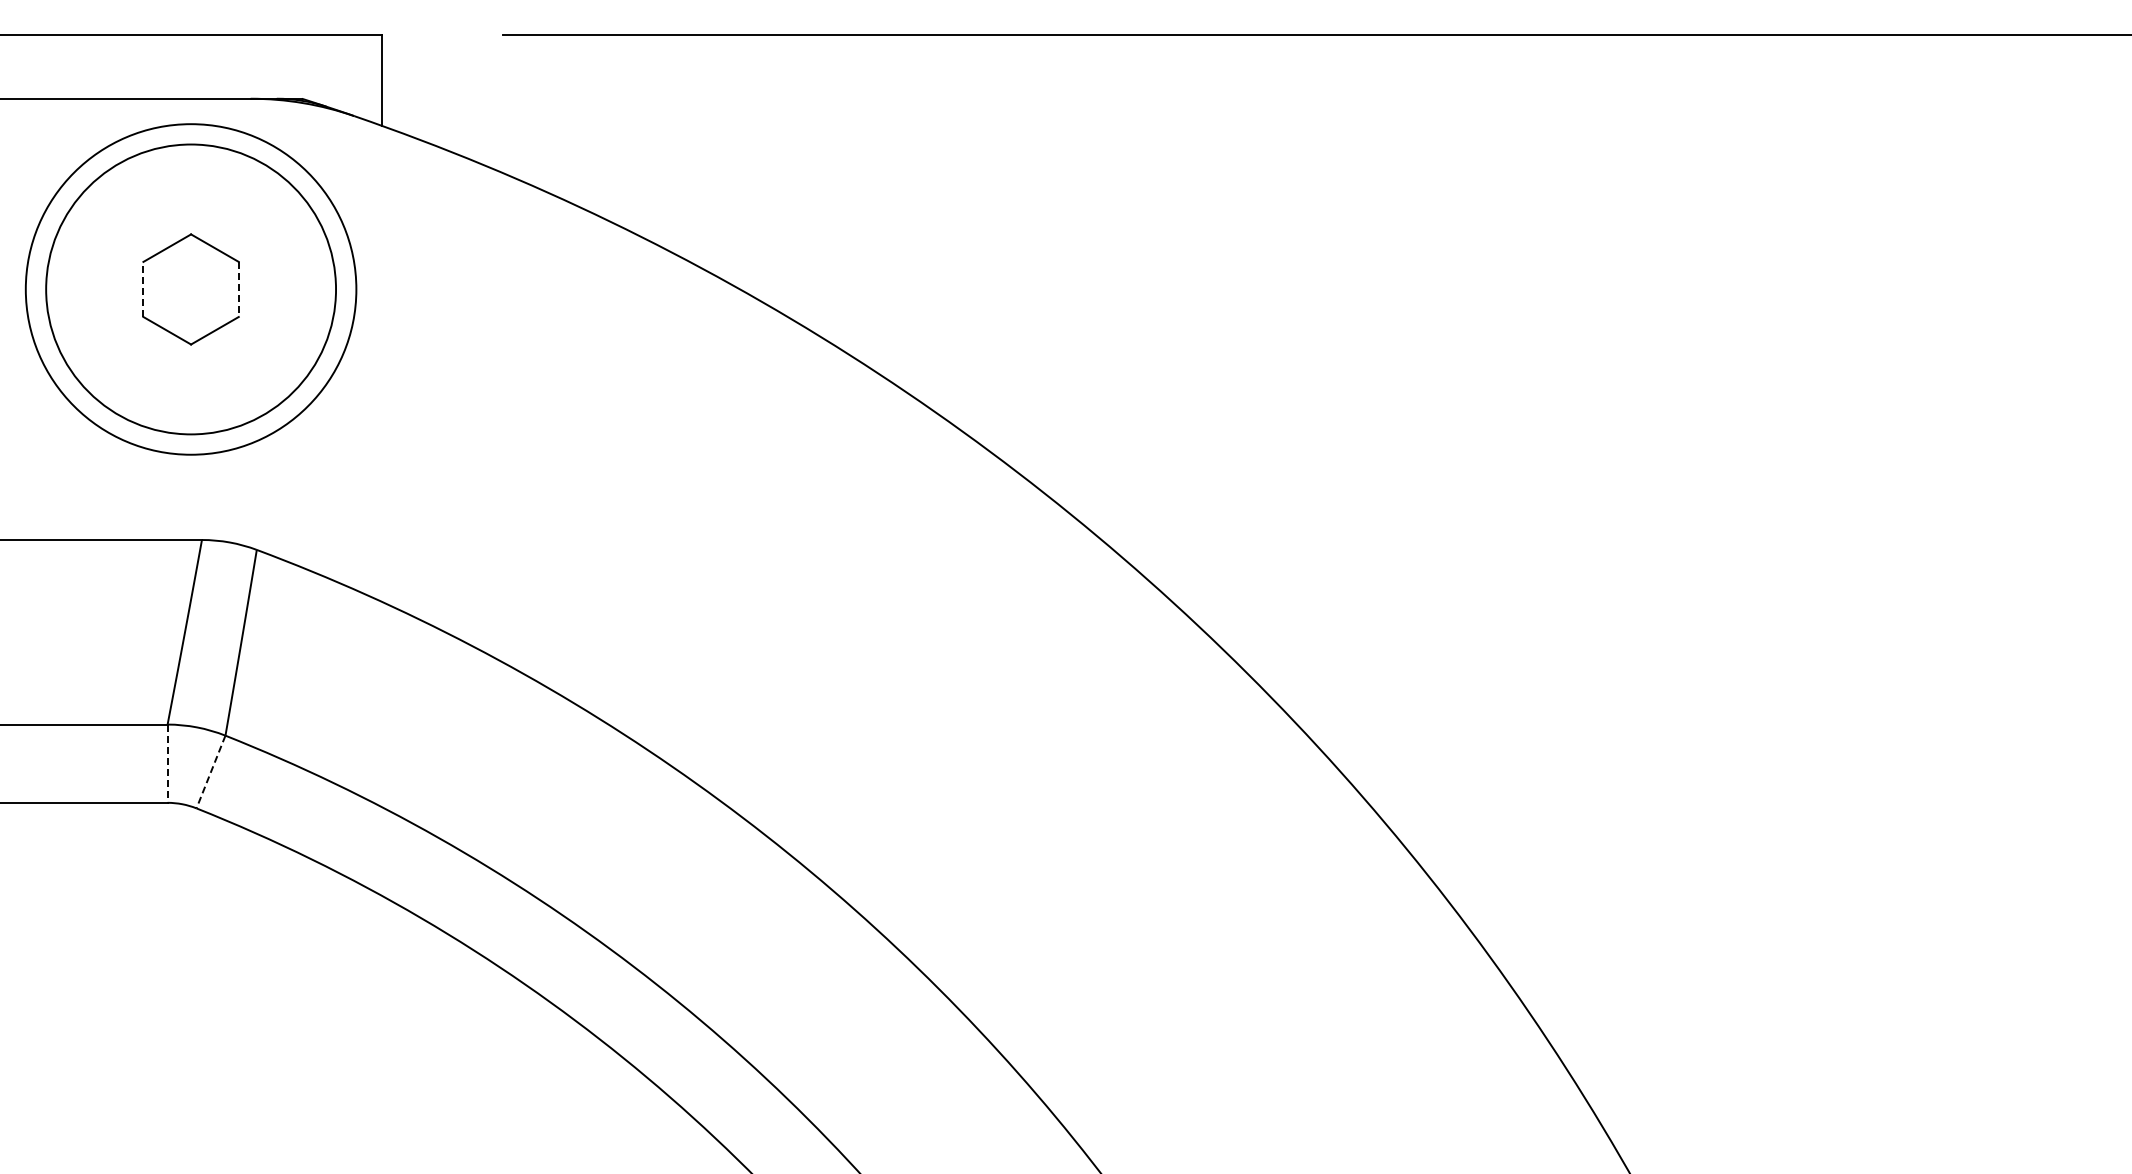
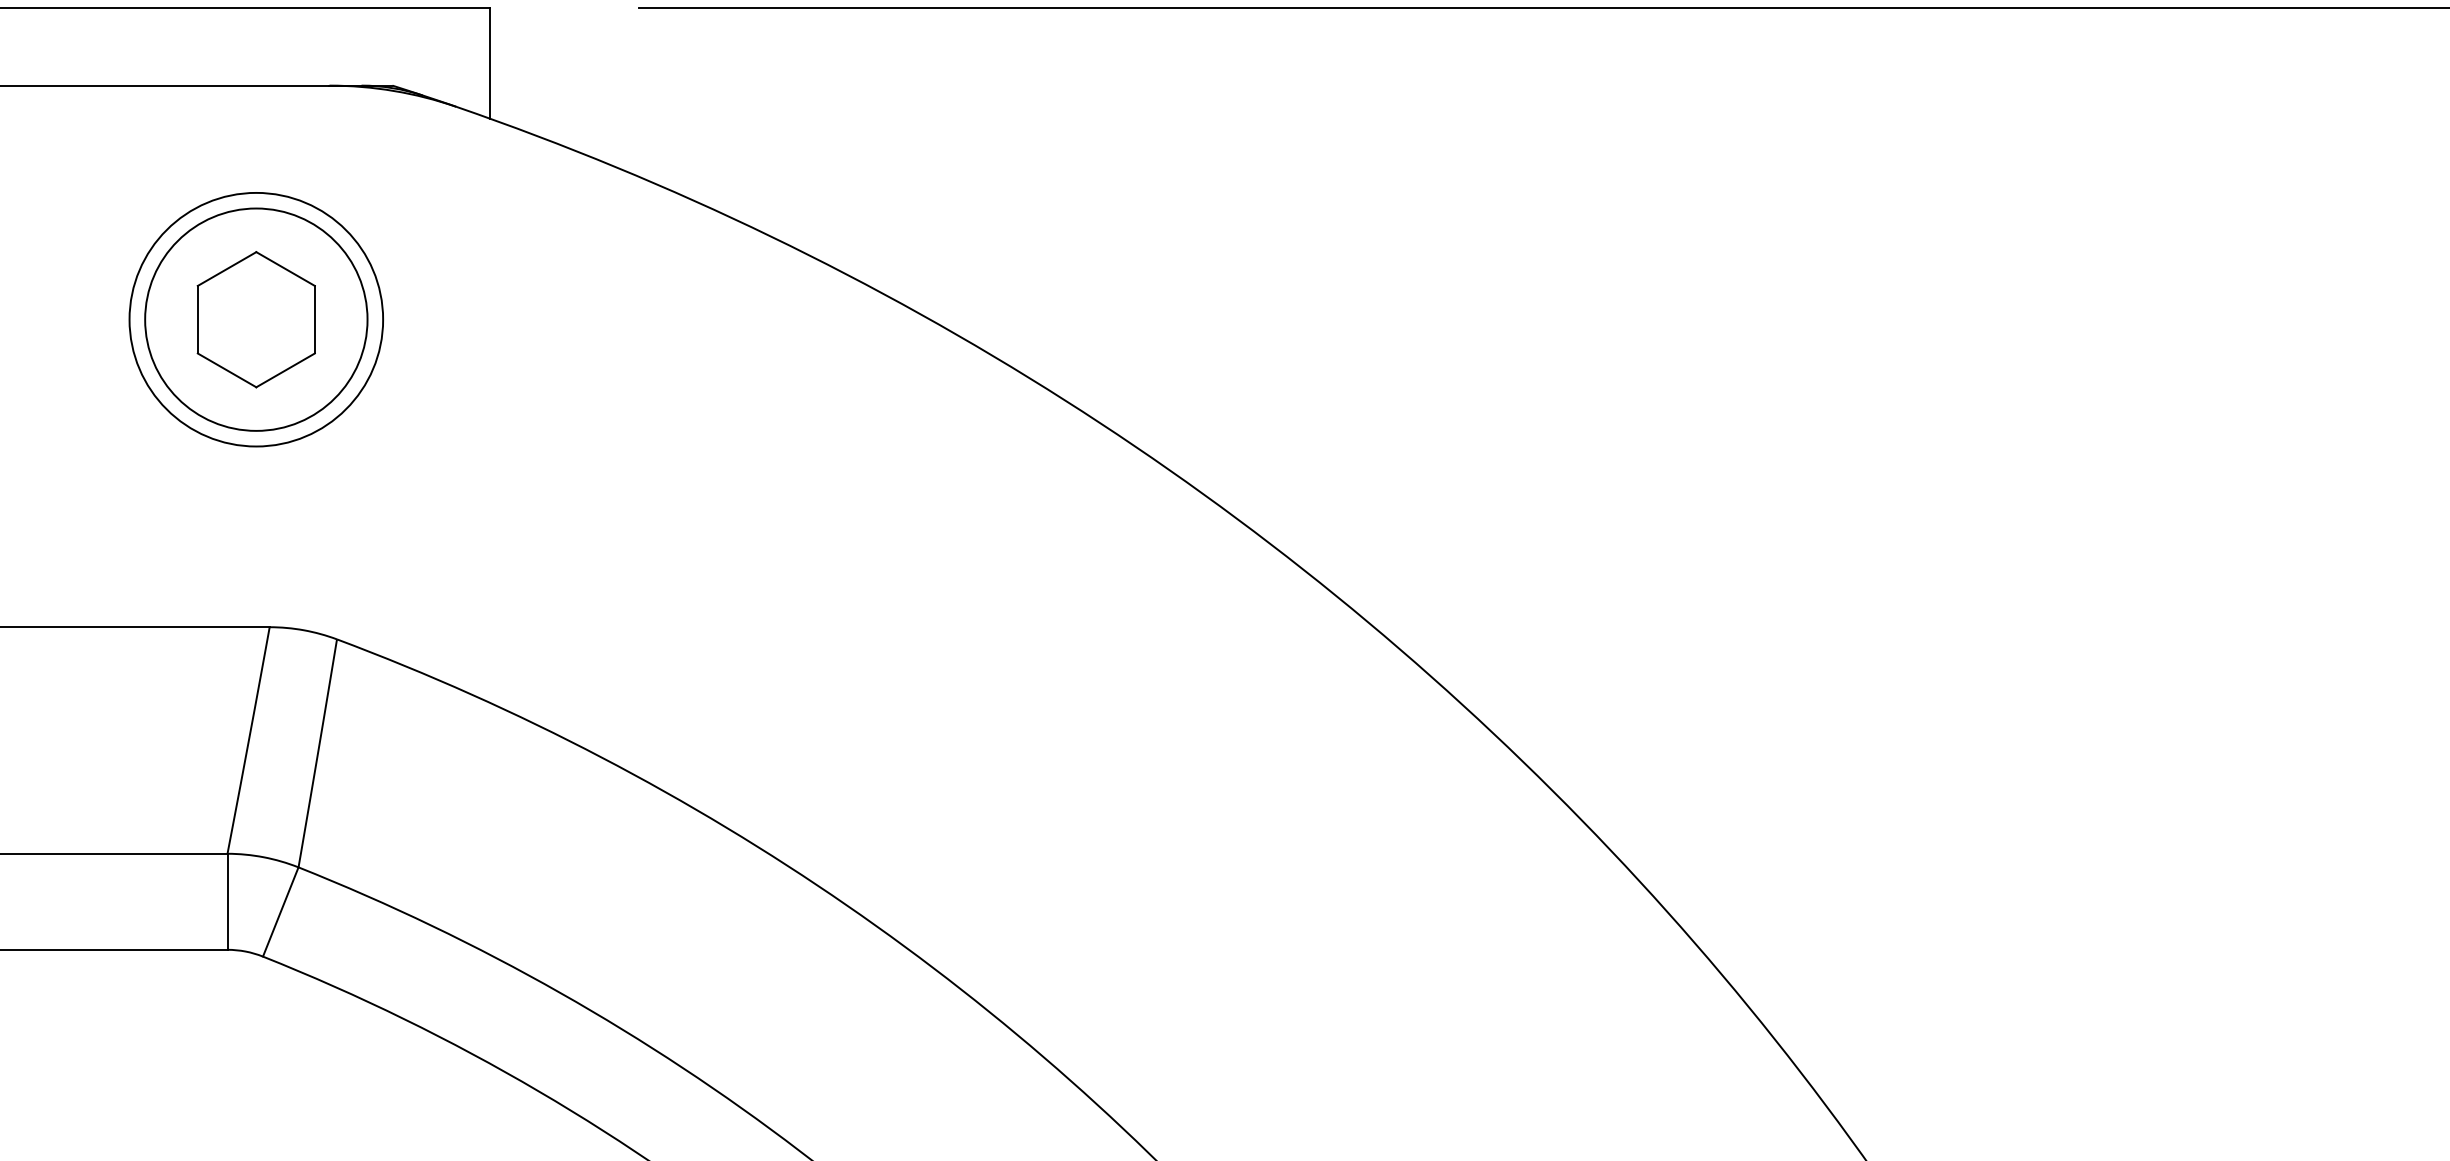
line: (143, 289) -> (197, 319), dashed -> solid
circle: (190, 289) -> (255, 319), size x0.62
circle: (190, 289) -> (255, 319), size x0.62
line: (238, 289) -> (314, 319), dashed -> solid
line: (167, 764) -> (227, 902), dashed -> solid
line: (210, 772) -> (280, 912), dashed -> solid

